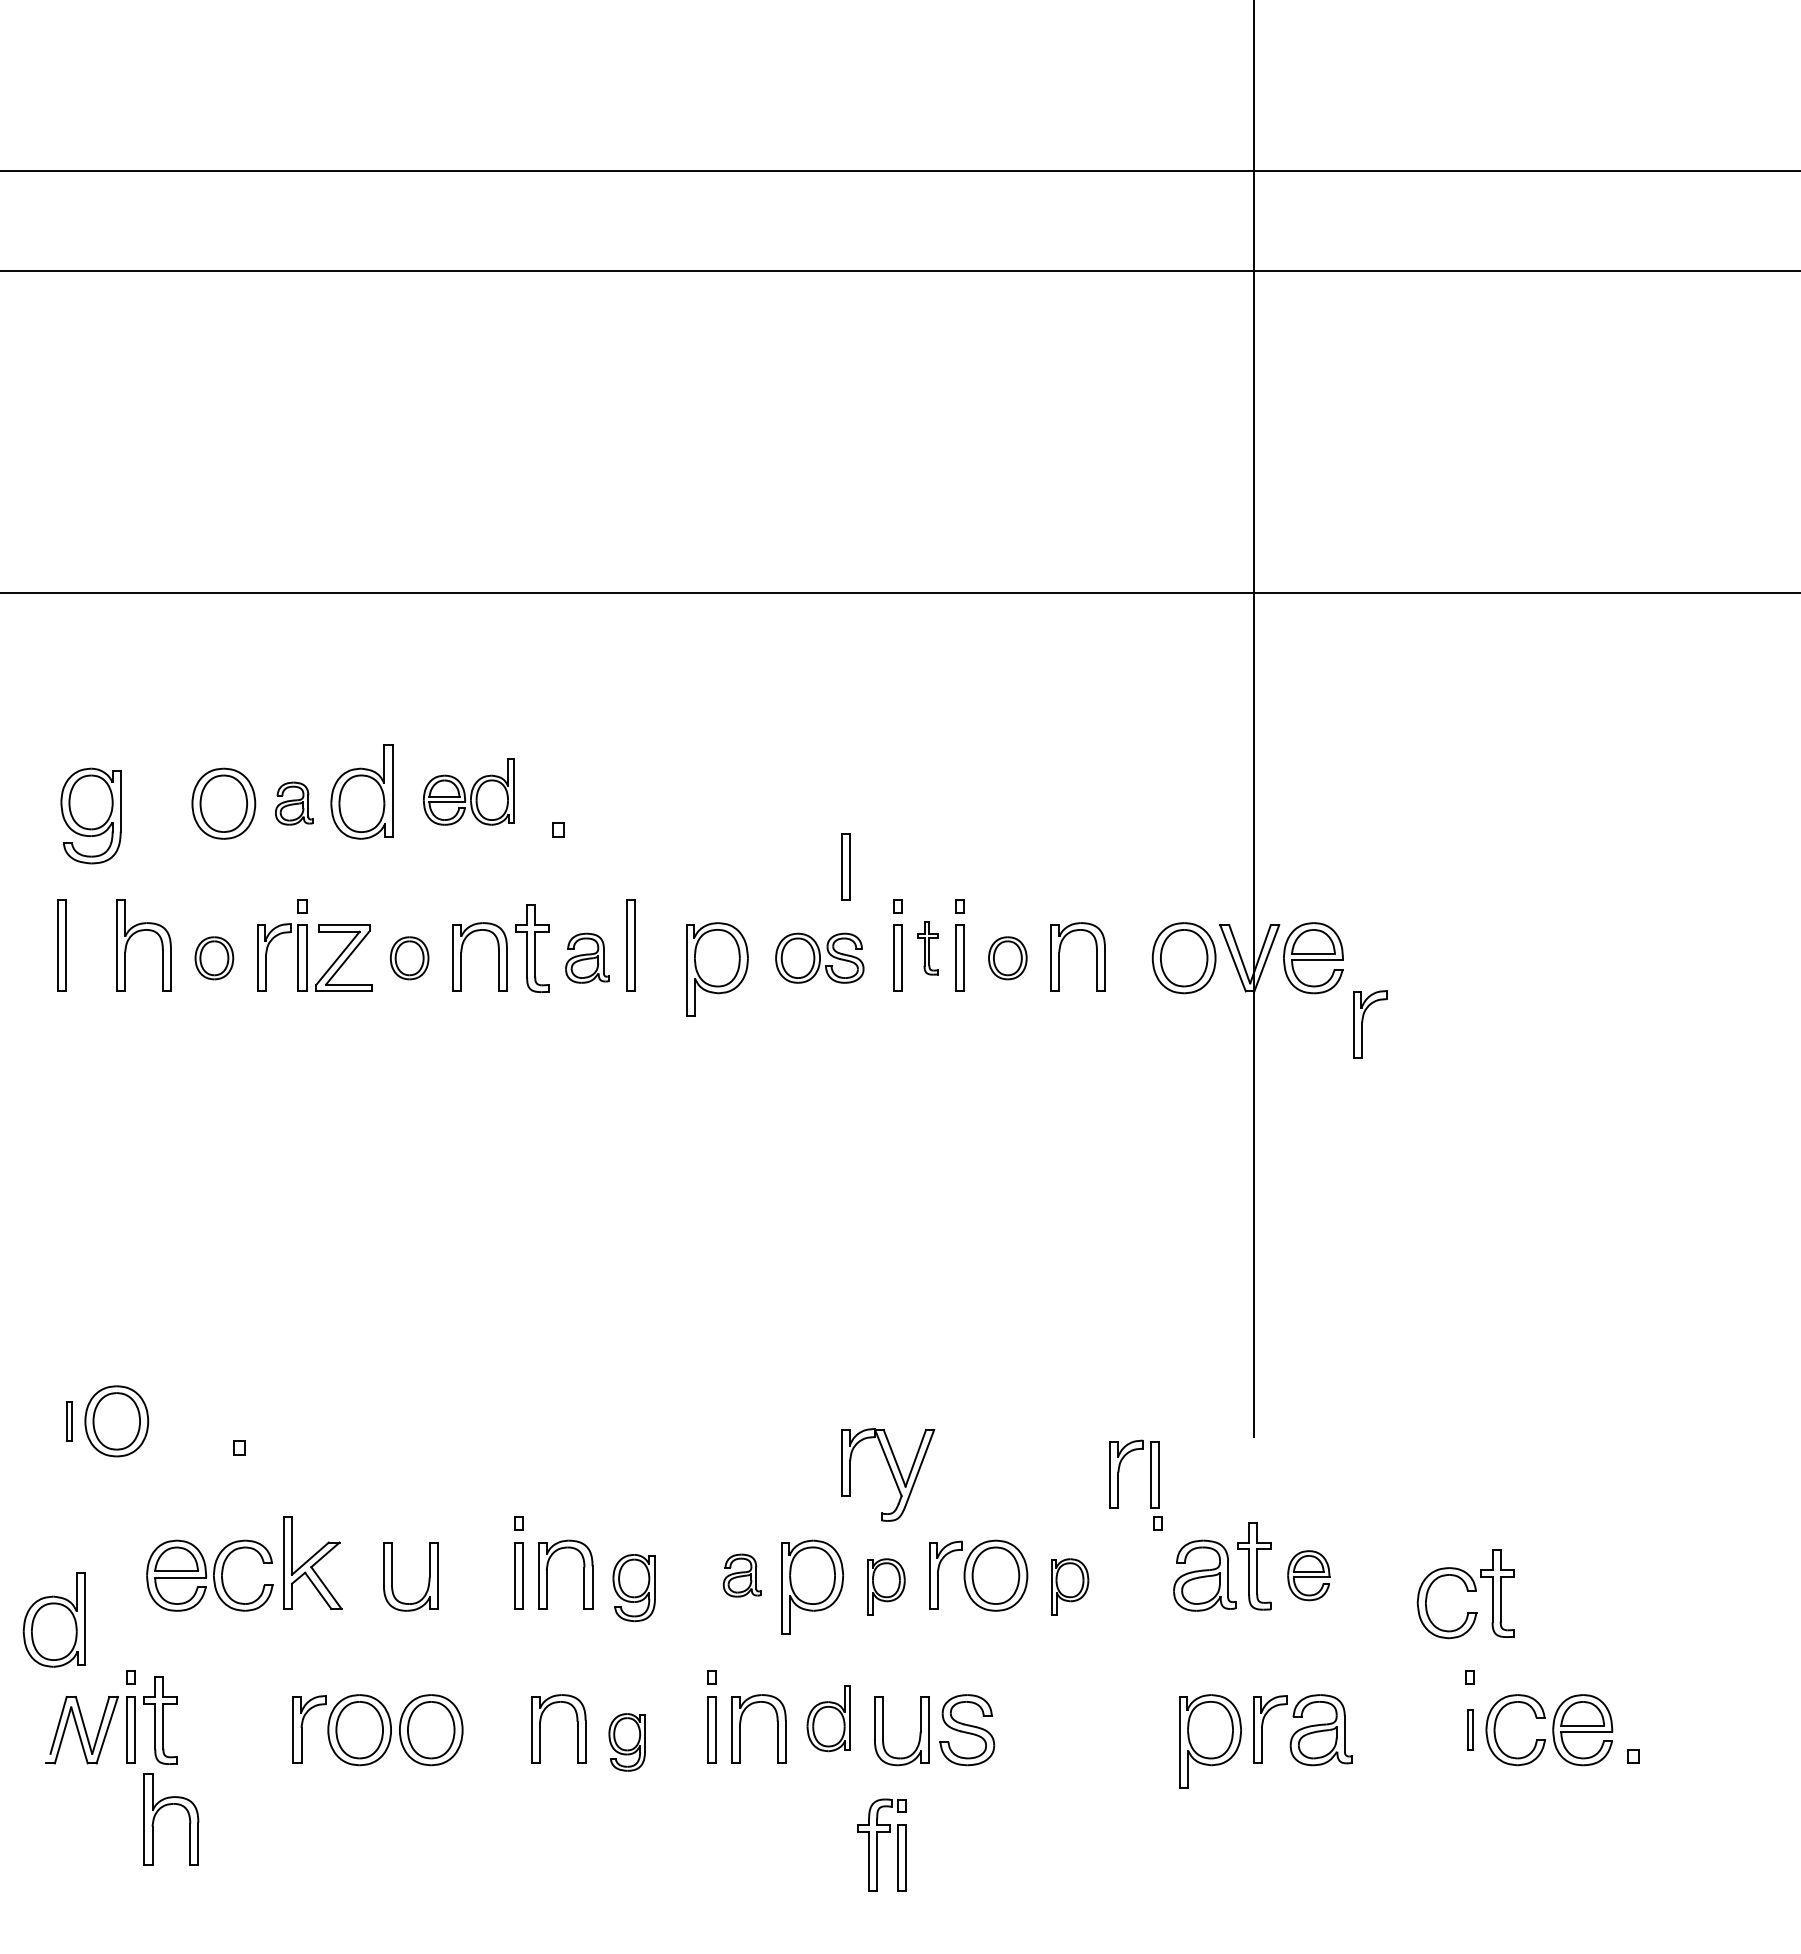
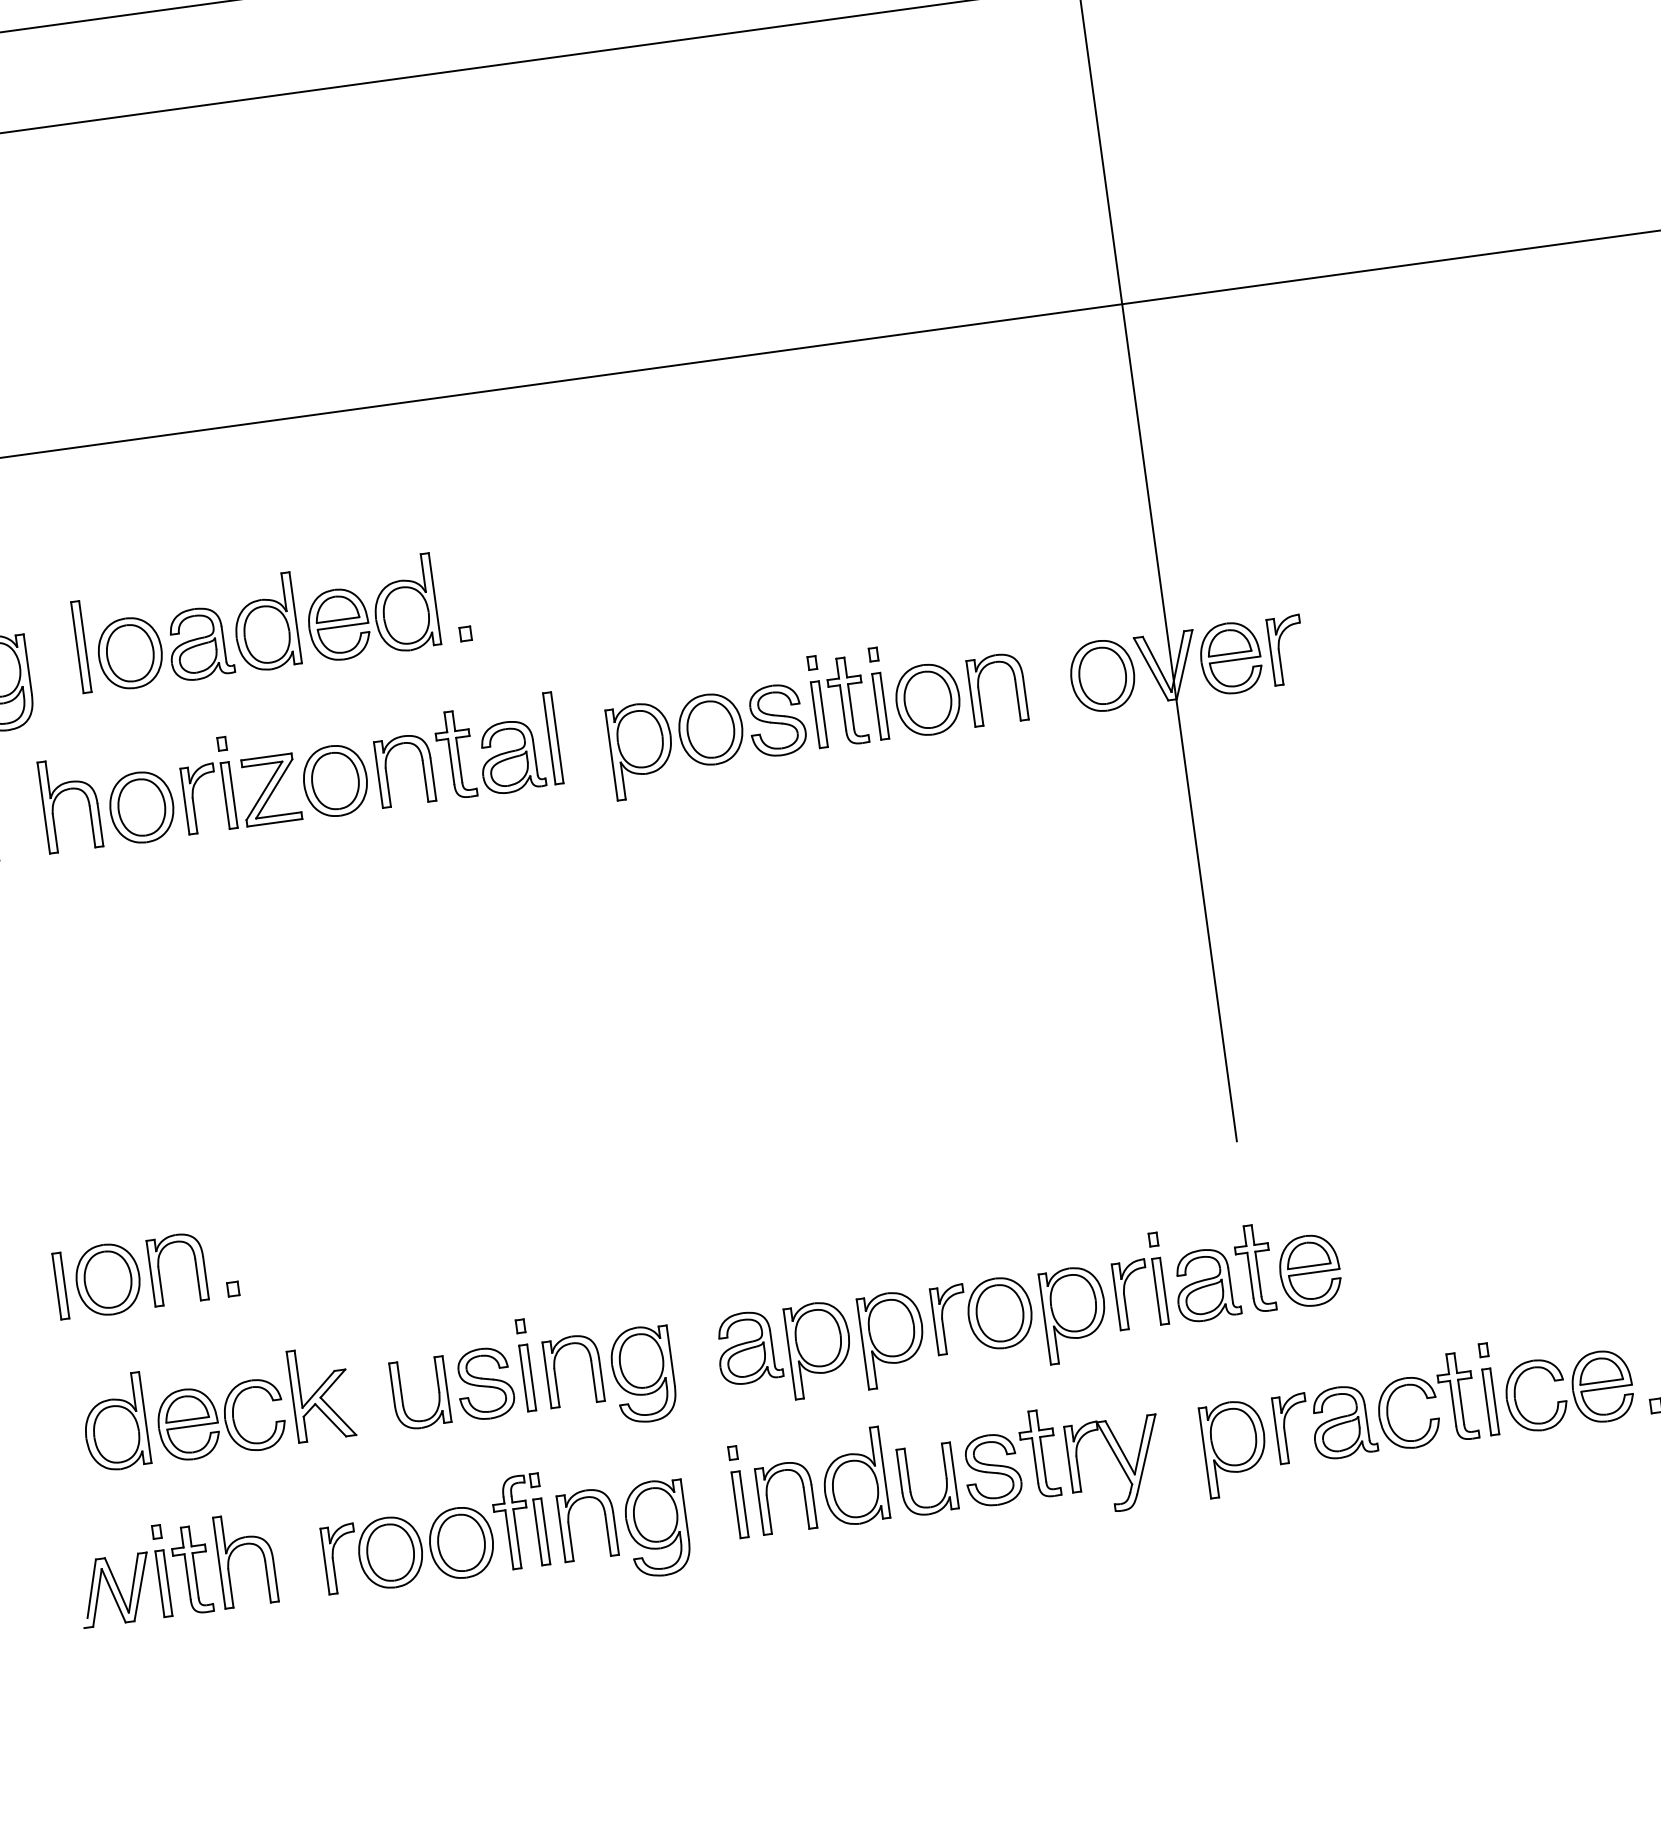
part: (175, 790) -> (80, 646), added
part: (468, 791) -> (371, 607), size x1.43
part: (293, 803) -> (199, 643), size x1.67
part: (845, 866) -> (754, 631), removed
part: (927, 948) -> (847, 701), size x1.67
part: (214, 958) -> (142, 807), size x1.67
part: (409, 958) -> (335, 781), size x1.67
part: (587, 958) -> (511, 757), size x1.43
part: (819, 958) -> (741, 725), size x1.43
part: (1007, 958) -> (927, 700), size x1.67
part: (1363, 1022) -> (1280, 648), moved
part: (169, 1415) -> (159, 1266), added
part: (68, 1421) -> (60, 1286), size x1.67
part: (1119, 1472) -> (1125, 1293), moved
part: (888, 1474) -> (1116, 1464), moved
part: (476, 1575) -> (485, 1383), added
part: (741, 1575) -> (747, 1347), size x1.67
part: (1308, 1575) -> (1309, 1270), size x1.43
part: (886, 1586) -> (893, 1338), size x1.67
part: (1069, 1586) -> (1074, 1313), size x1.67
part: (633, 1587) -> (642, 1374), size x1.43
part: (1465, 1594) -> (1425, 1402), moved
part: (53, 1619) -> (114, 1422), moved
part: (828, 1718) -> (853, 1477), size x1.43
part: (1015, 1720) -> (1039, 1454), added
part: (1469, 1729) -> (1490, 1401), size x1.67
part: (626, 1742) -> (656, 1528), size x1.67
part: (170, 1805) -> (243, 1545), moved
part: (881, 1844) -> (519, 1521), moved

